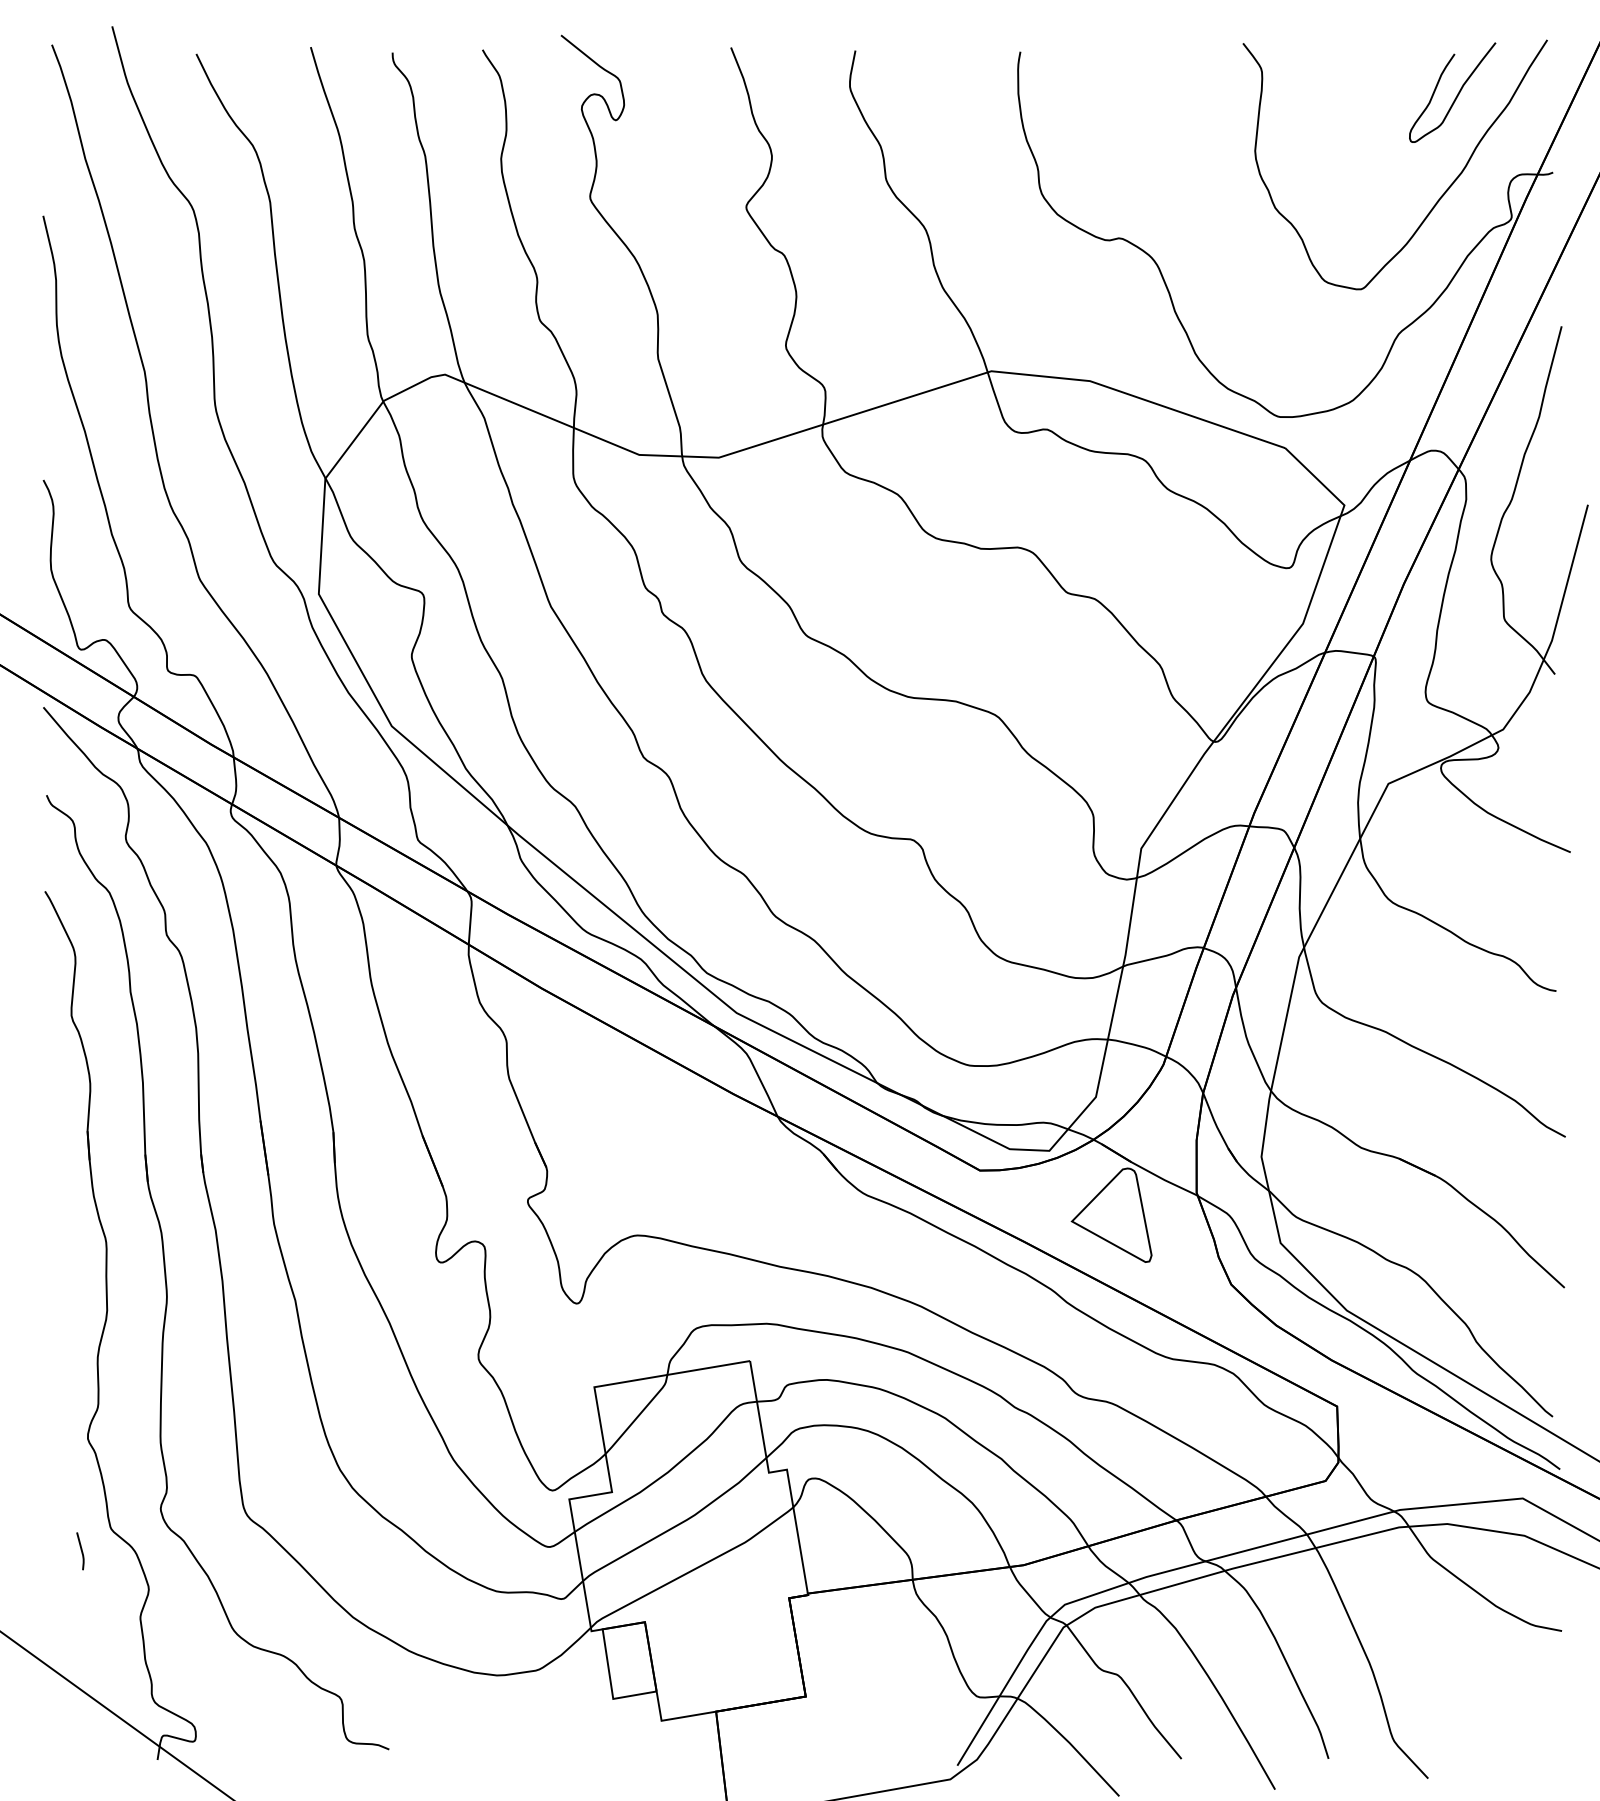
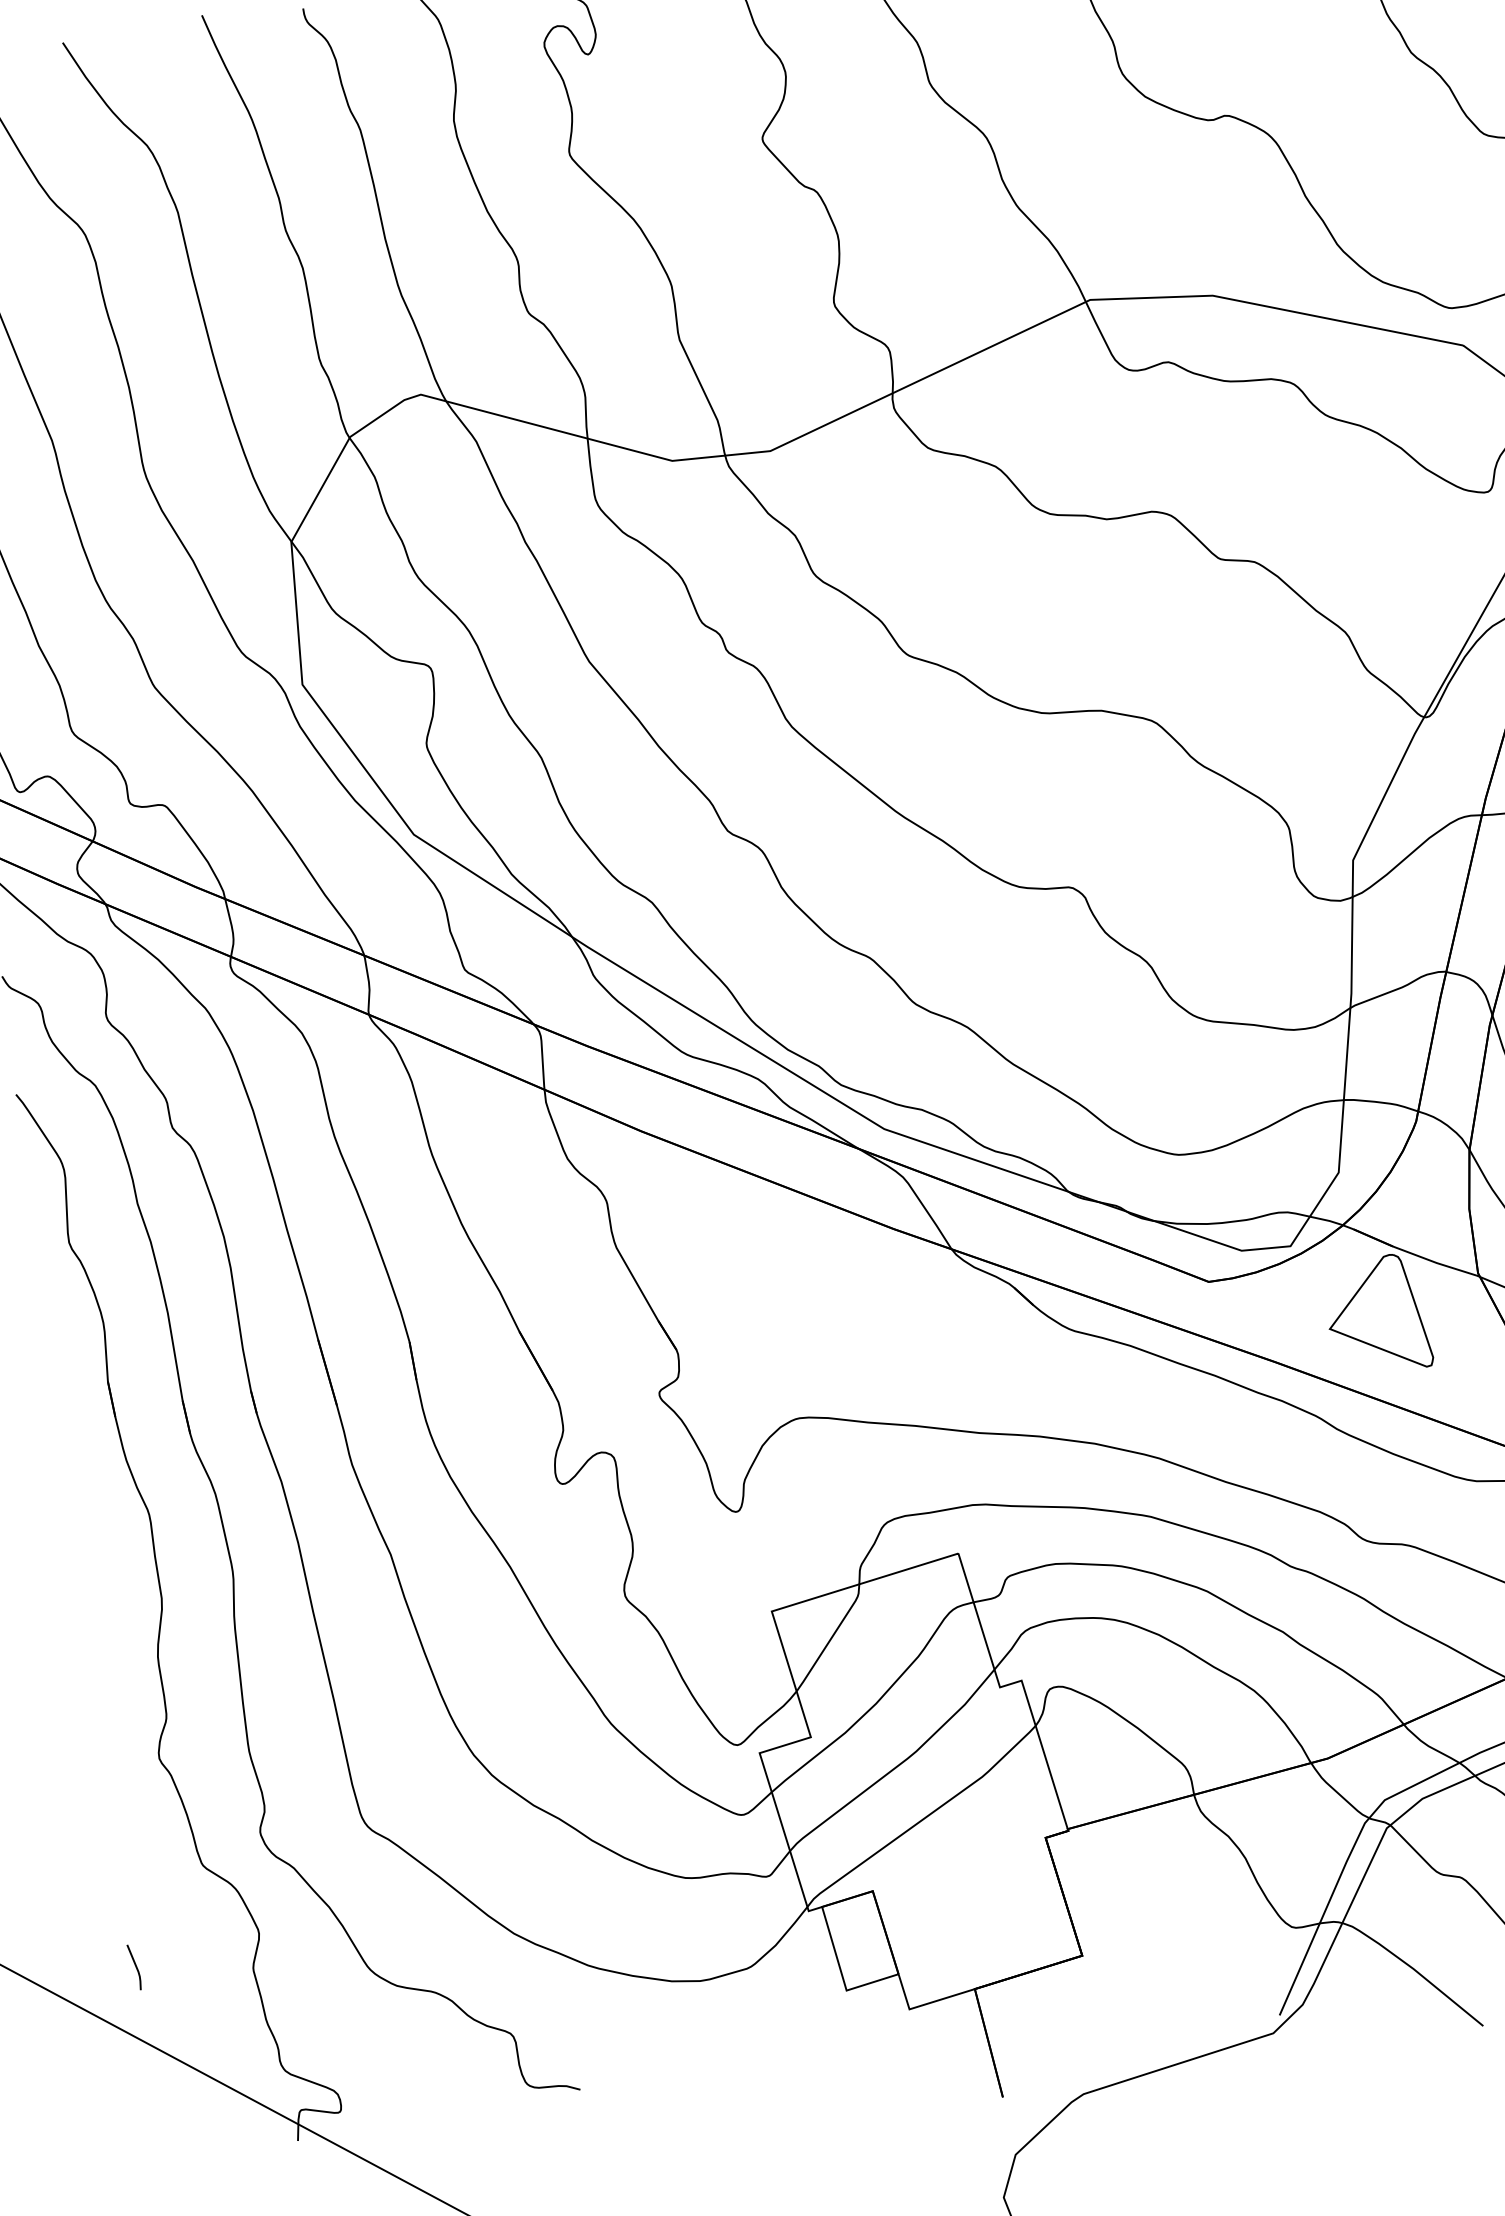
line: (80, 1550) -> (134, 1966), moved

